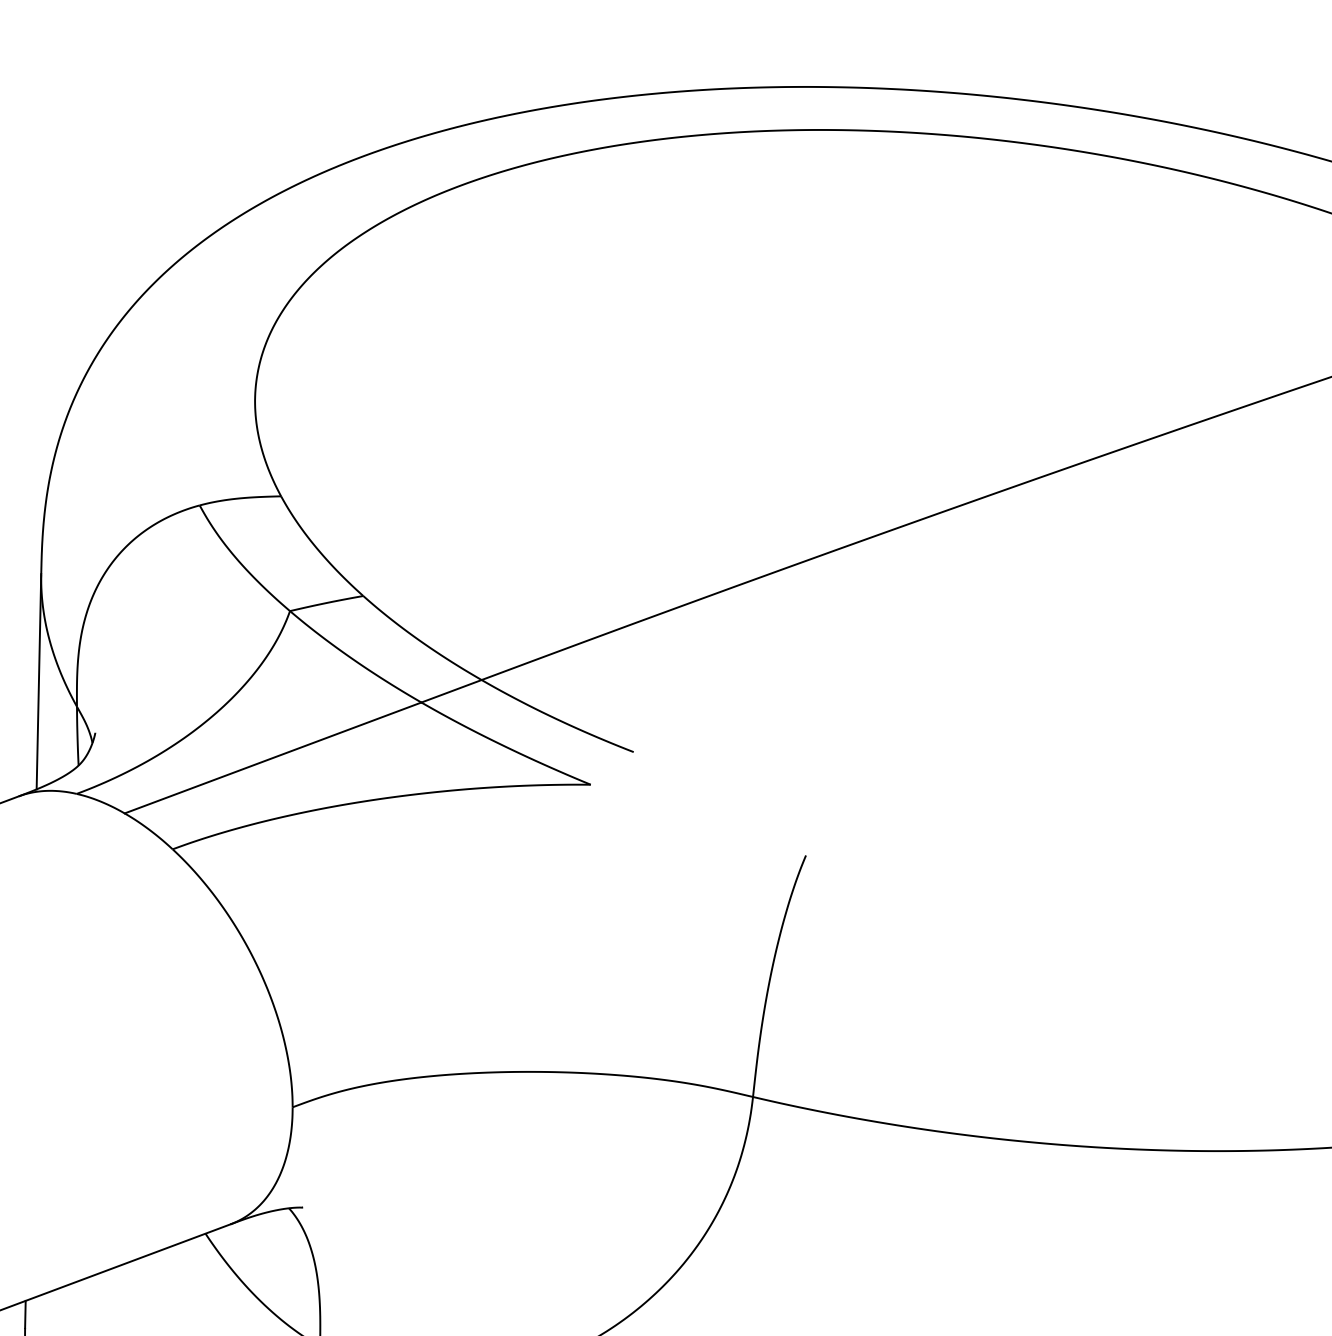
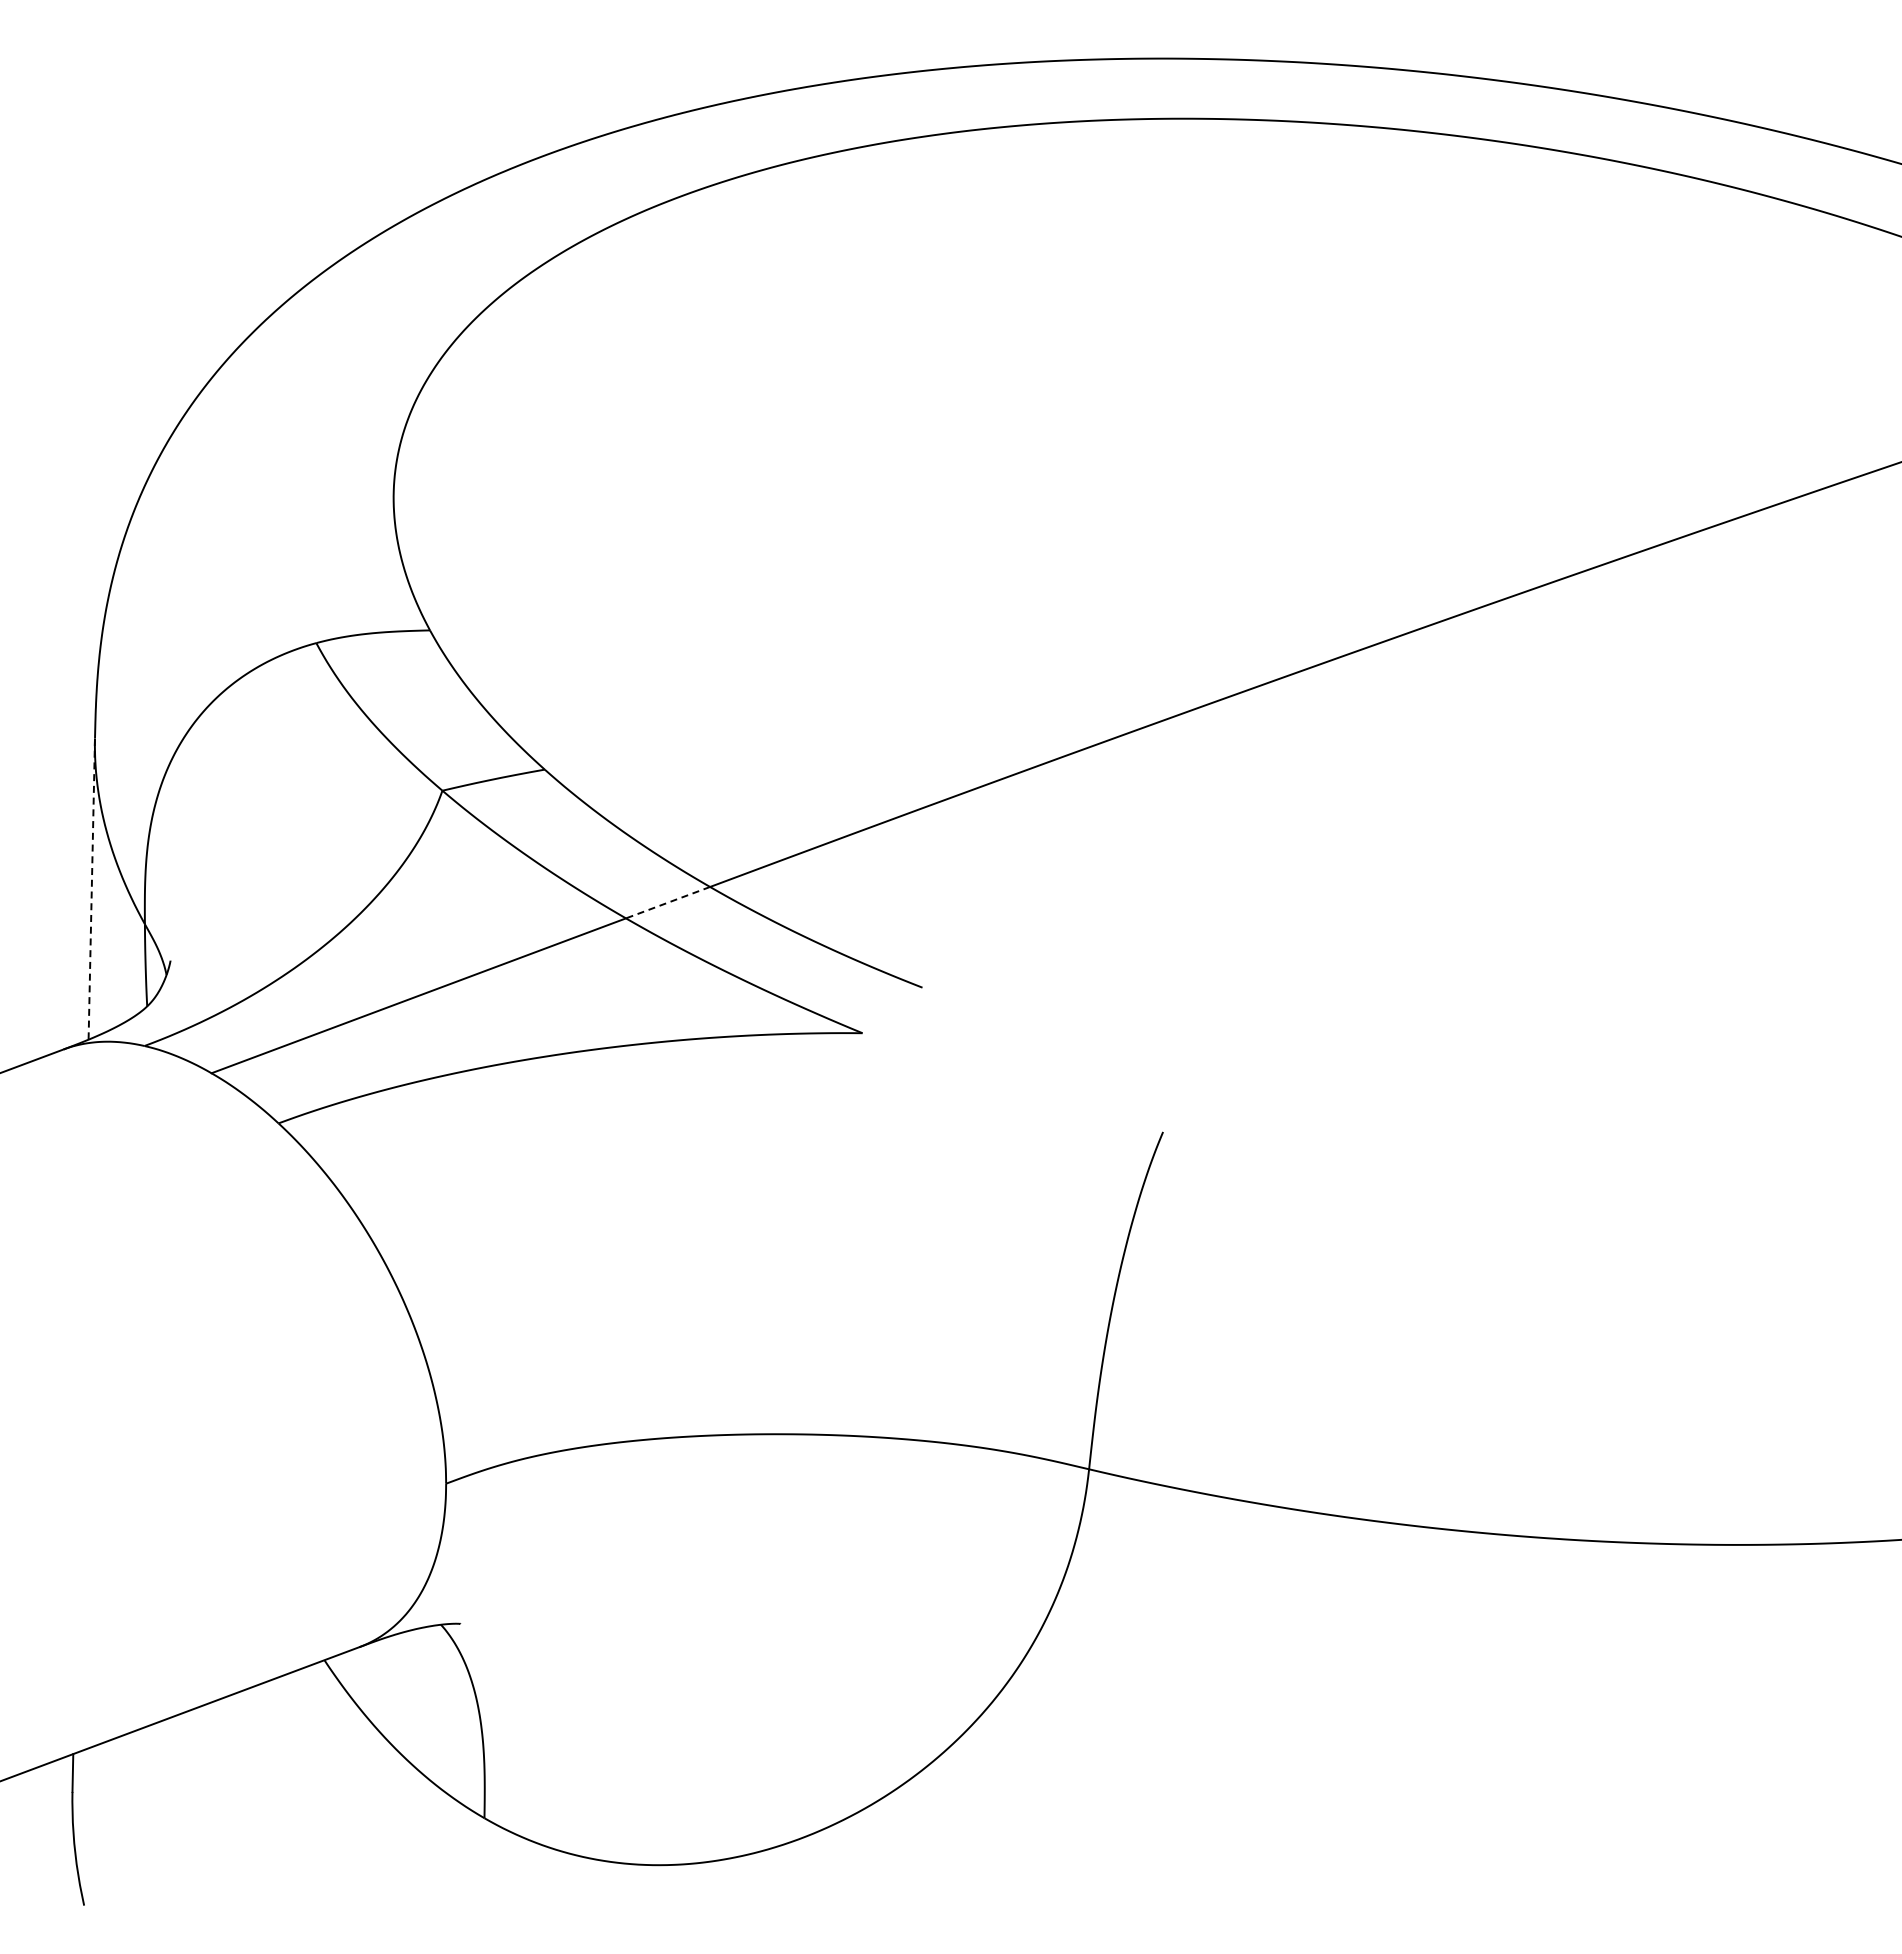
line: (38, 681) -> (91, 889), solid -> dashed
line: (451, 691) -> (668, 902), solid -> dashed

